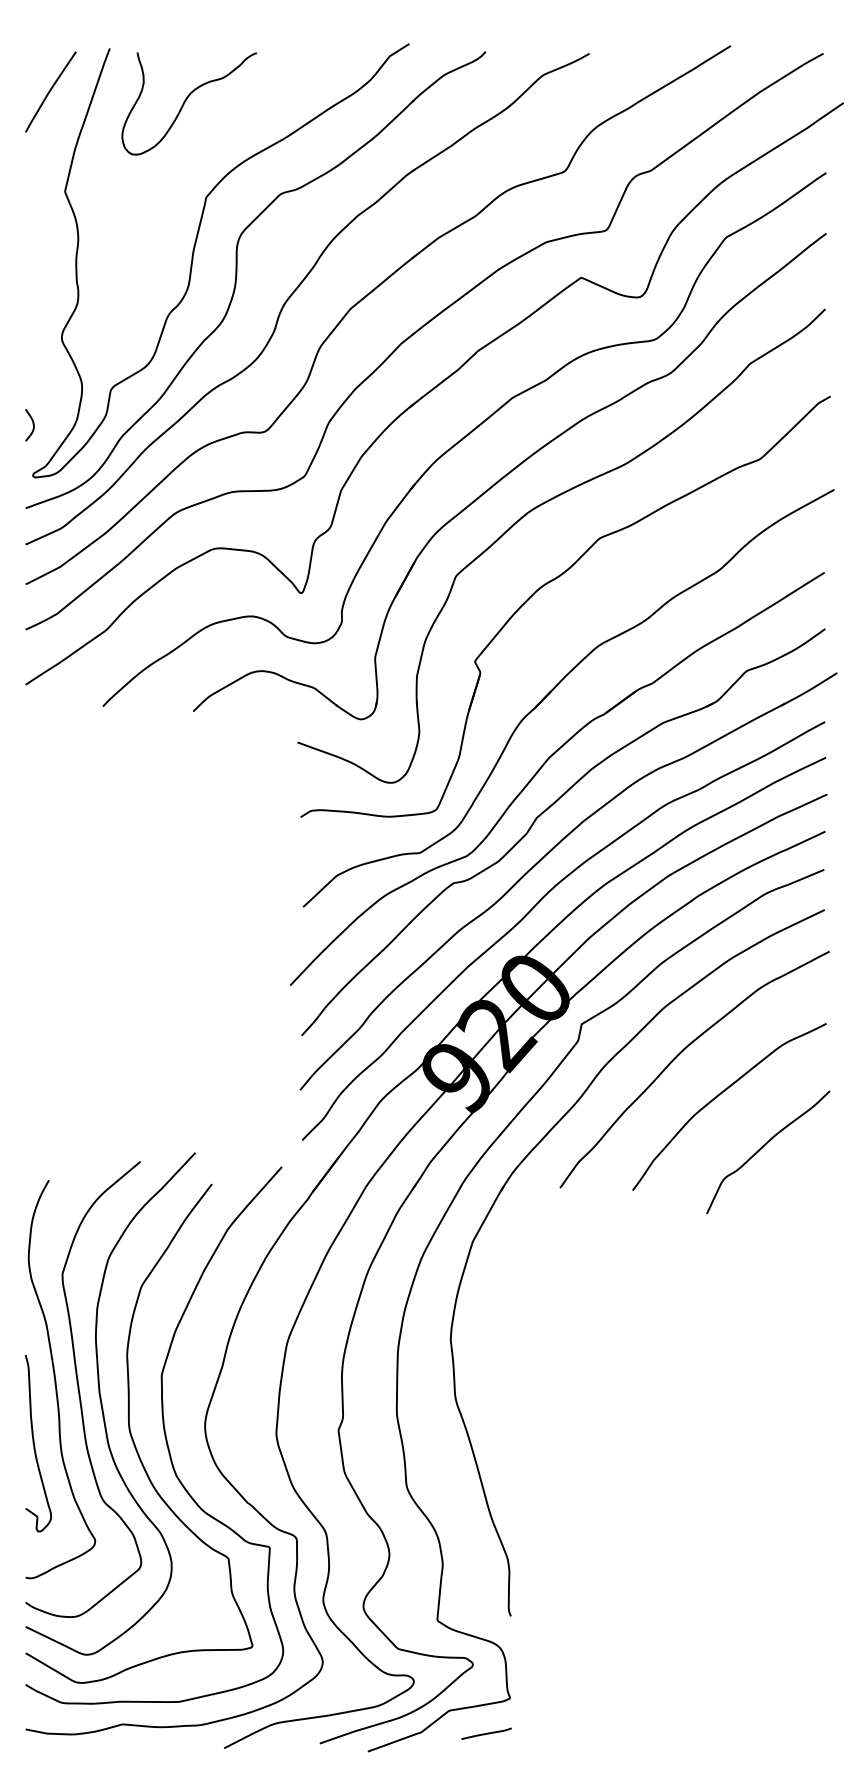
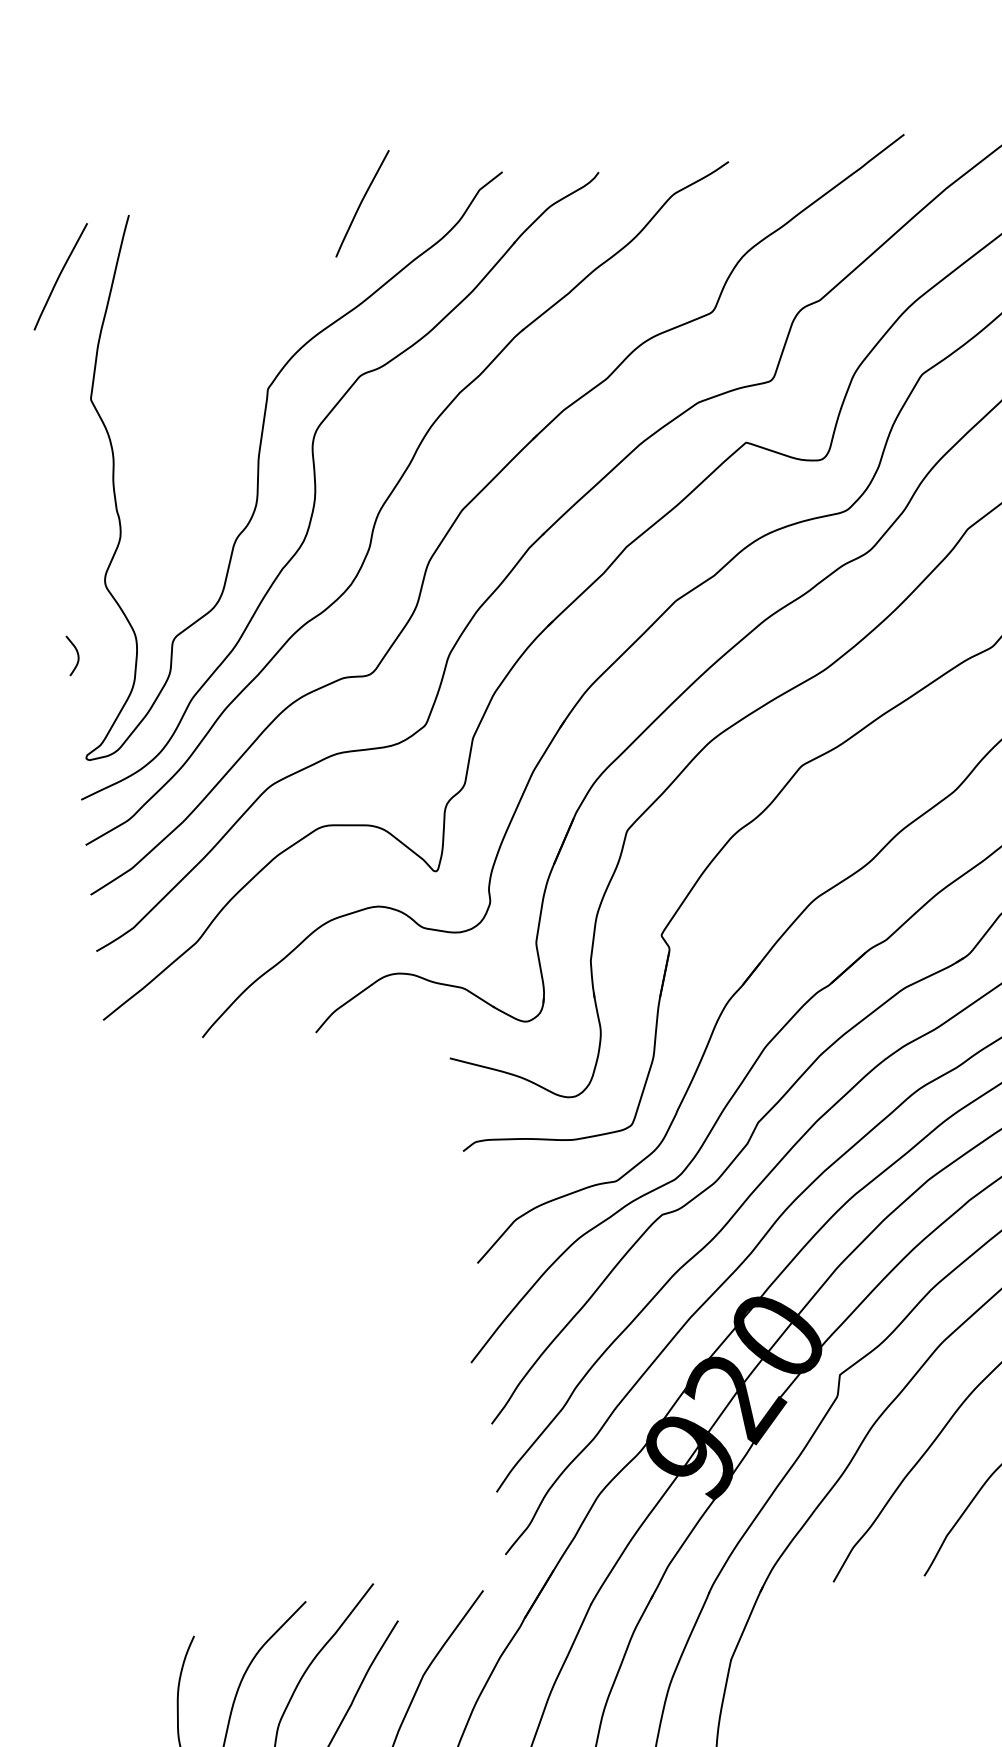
curve: (295, 57) -> (361, 203), added
curve: (185, 102) -> (230, 273), removed
curve: (32, 424) -> (76, 654), moved

